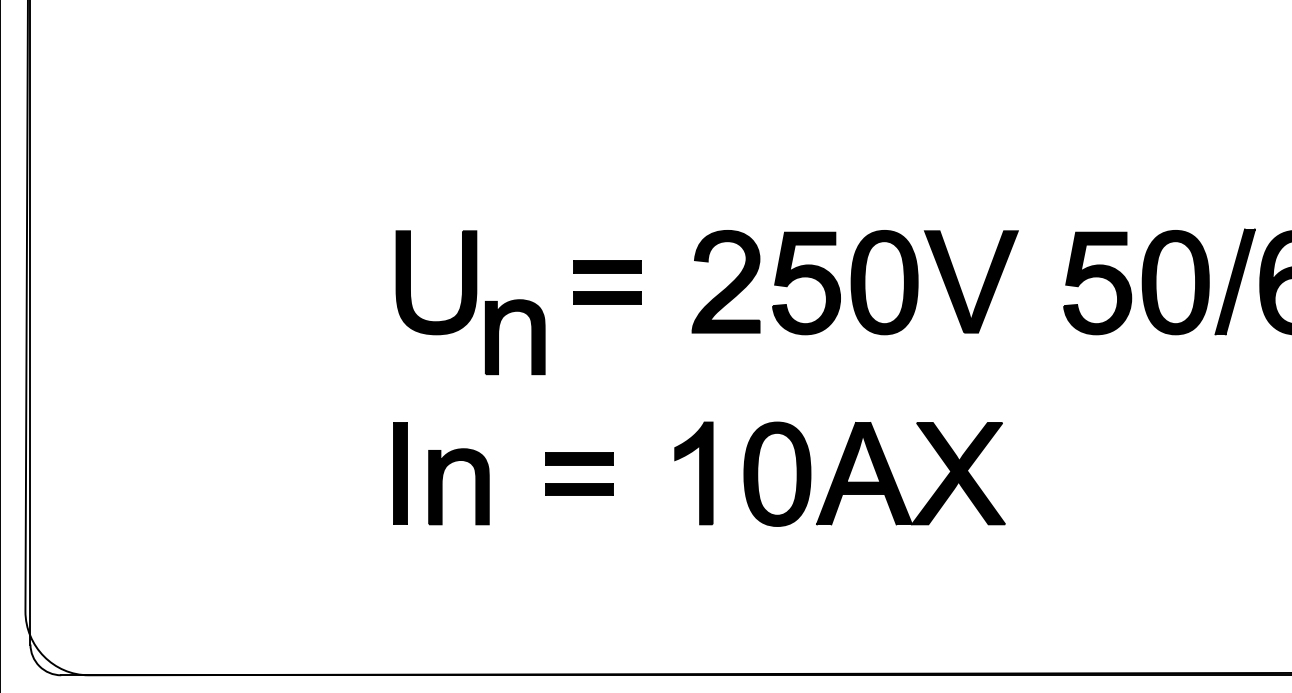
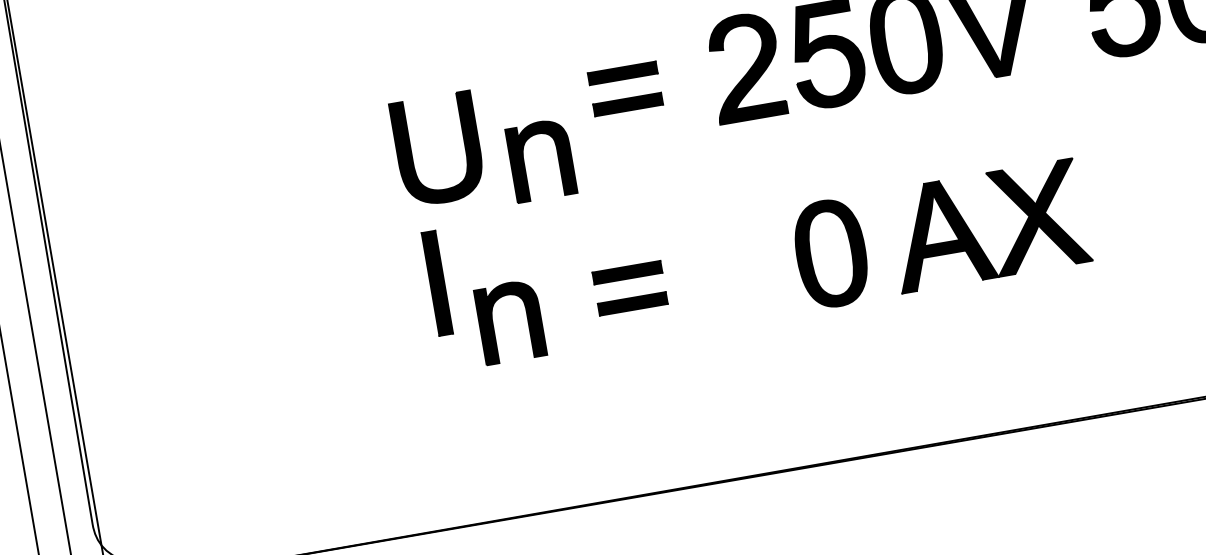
part: (410, 282) -> (411, 153), moved
part: (400, 473) -> (437, 283), moved
part: (693, 473) -> (745, 267), removed
part: (894, 478) -> (972, 233), moved

